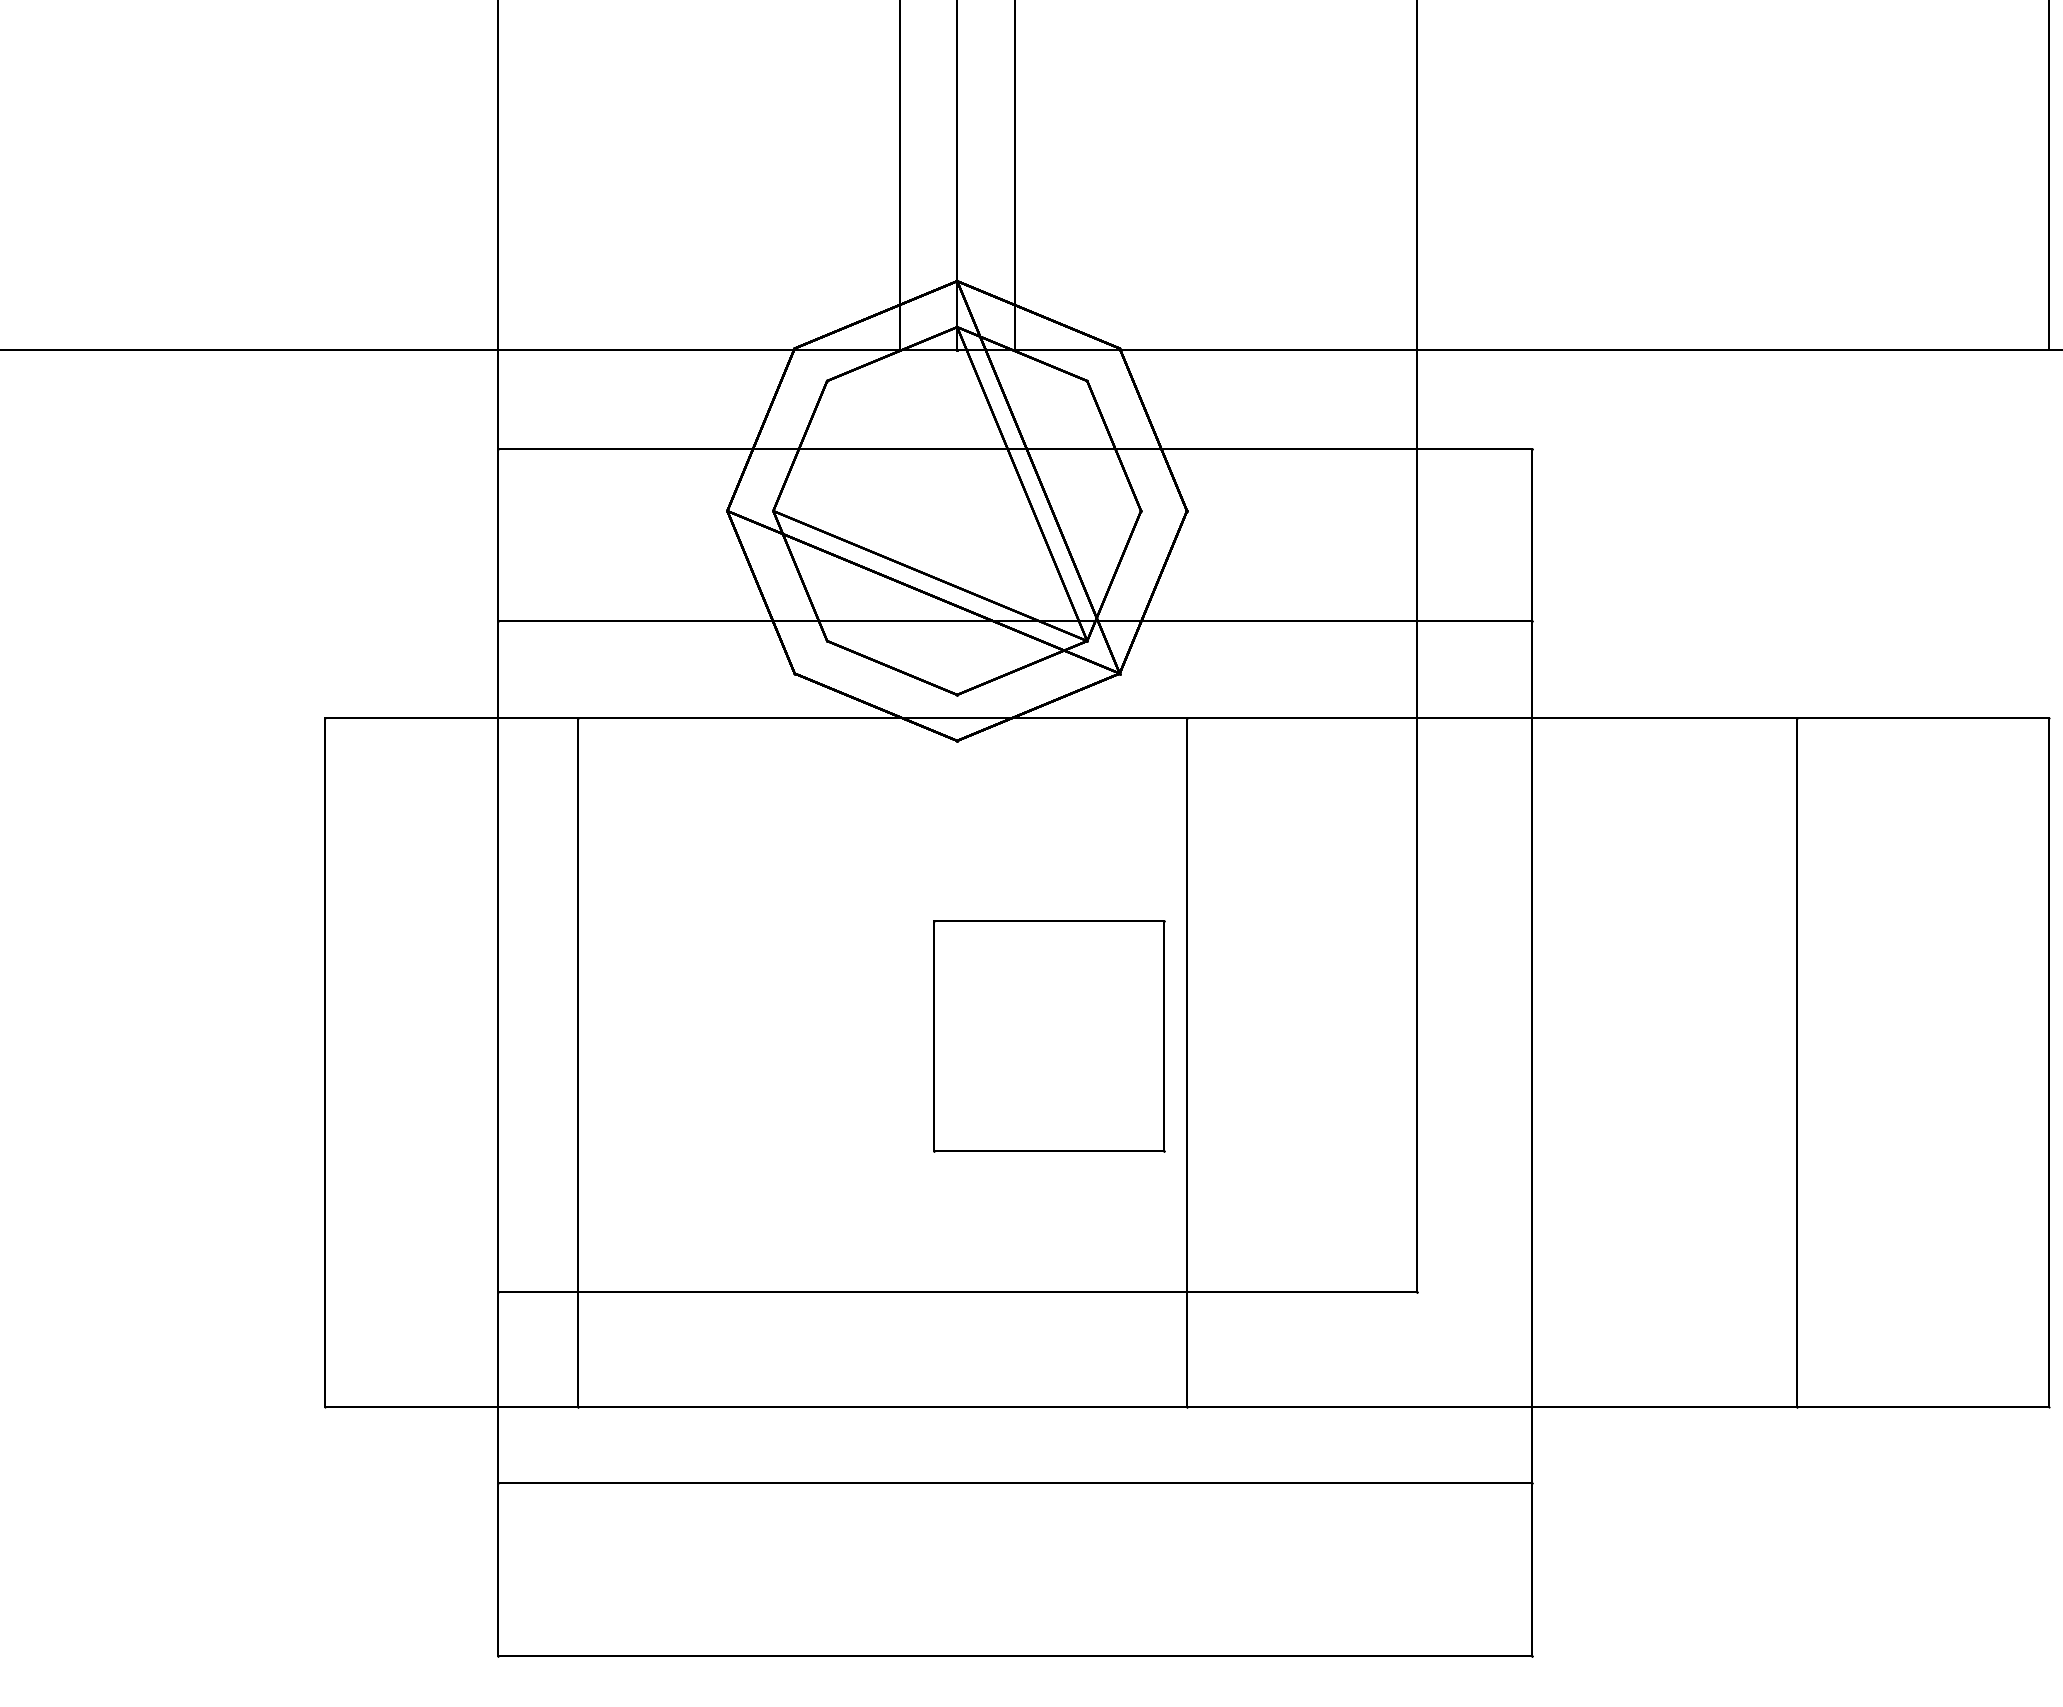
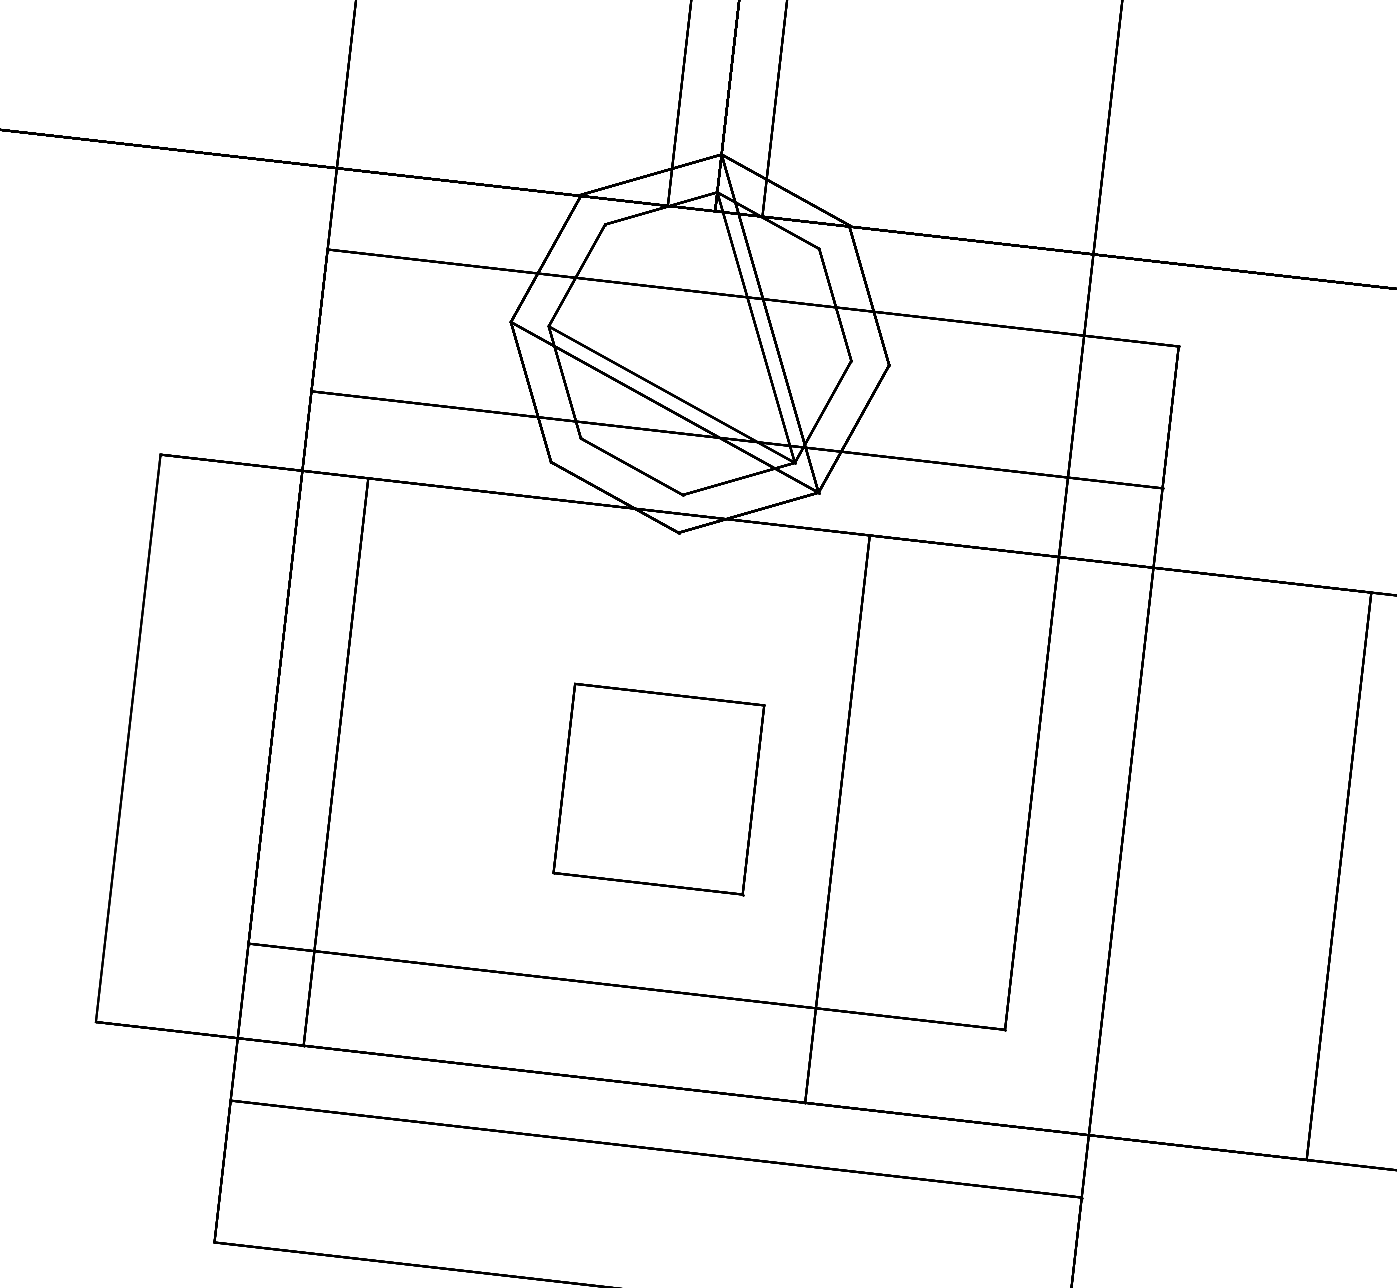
part: (1049, 1036) -> (659, 789), moved

